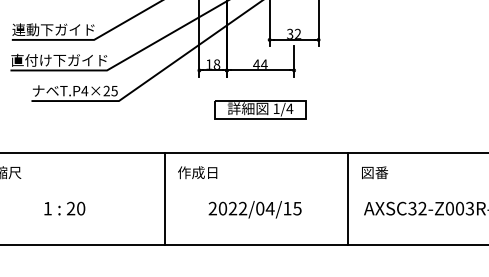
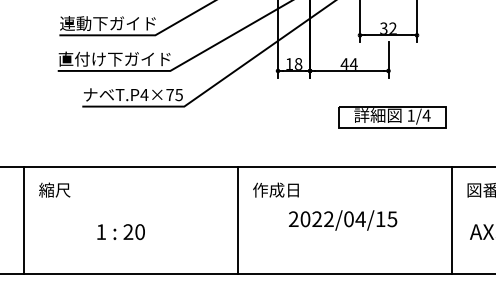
text: (106, 90) -> (169, 94), T.P4×25 -> T.P4×75
part: (260, 109) -> (392, 116), moved
text: (254, 209) -> (342, 220), moved

